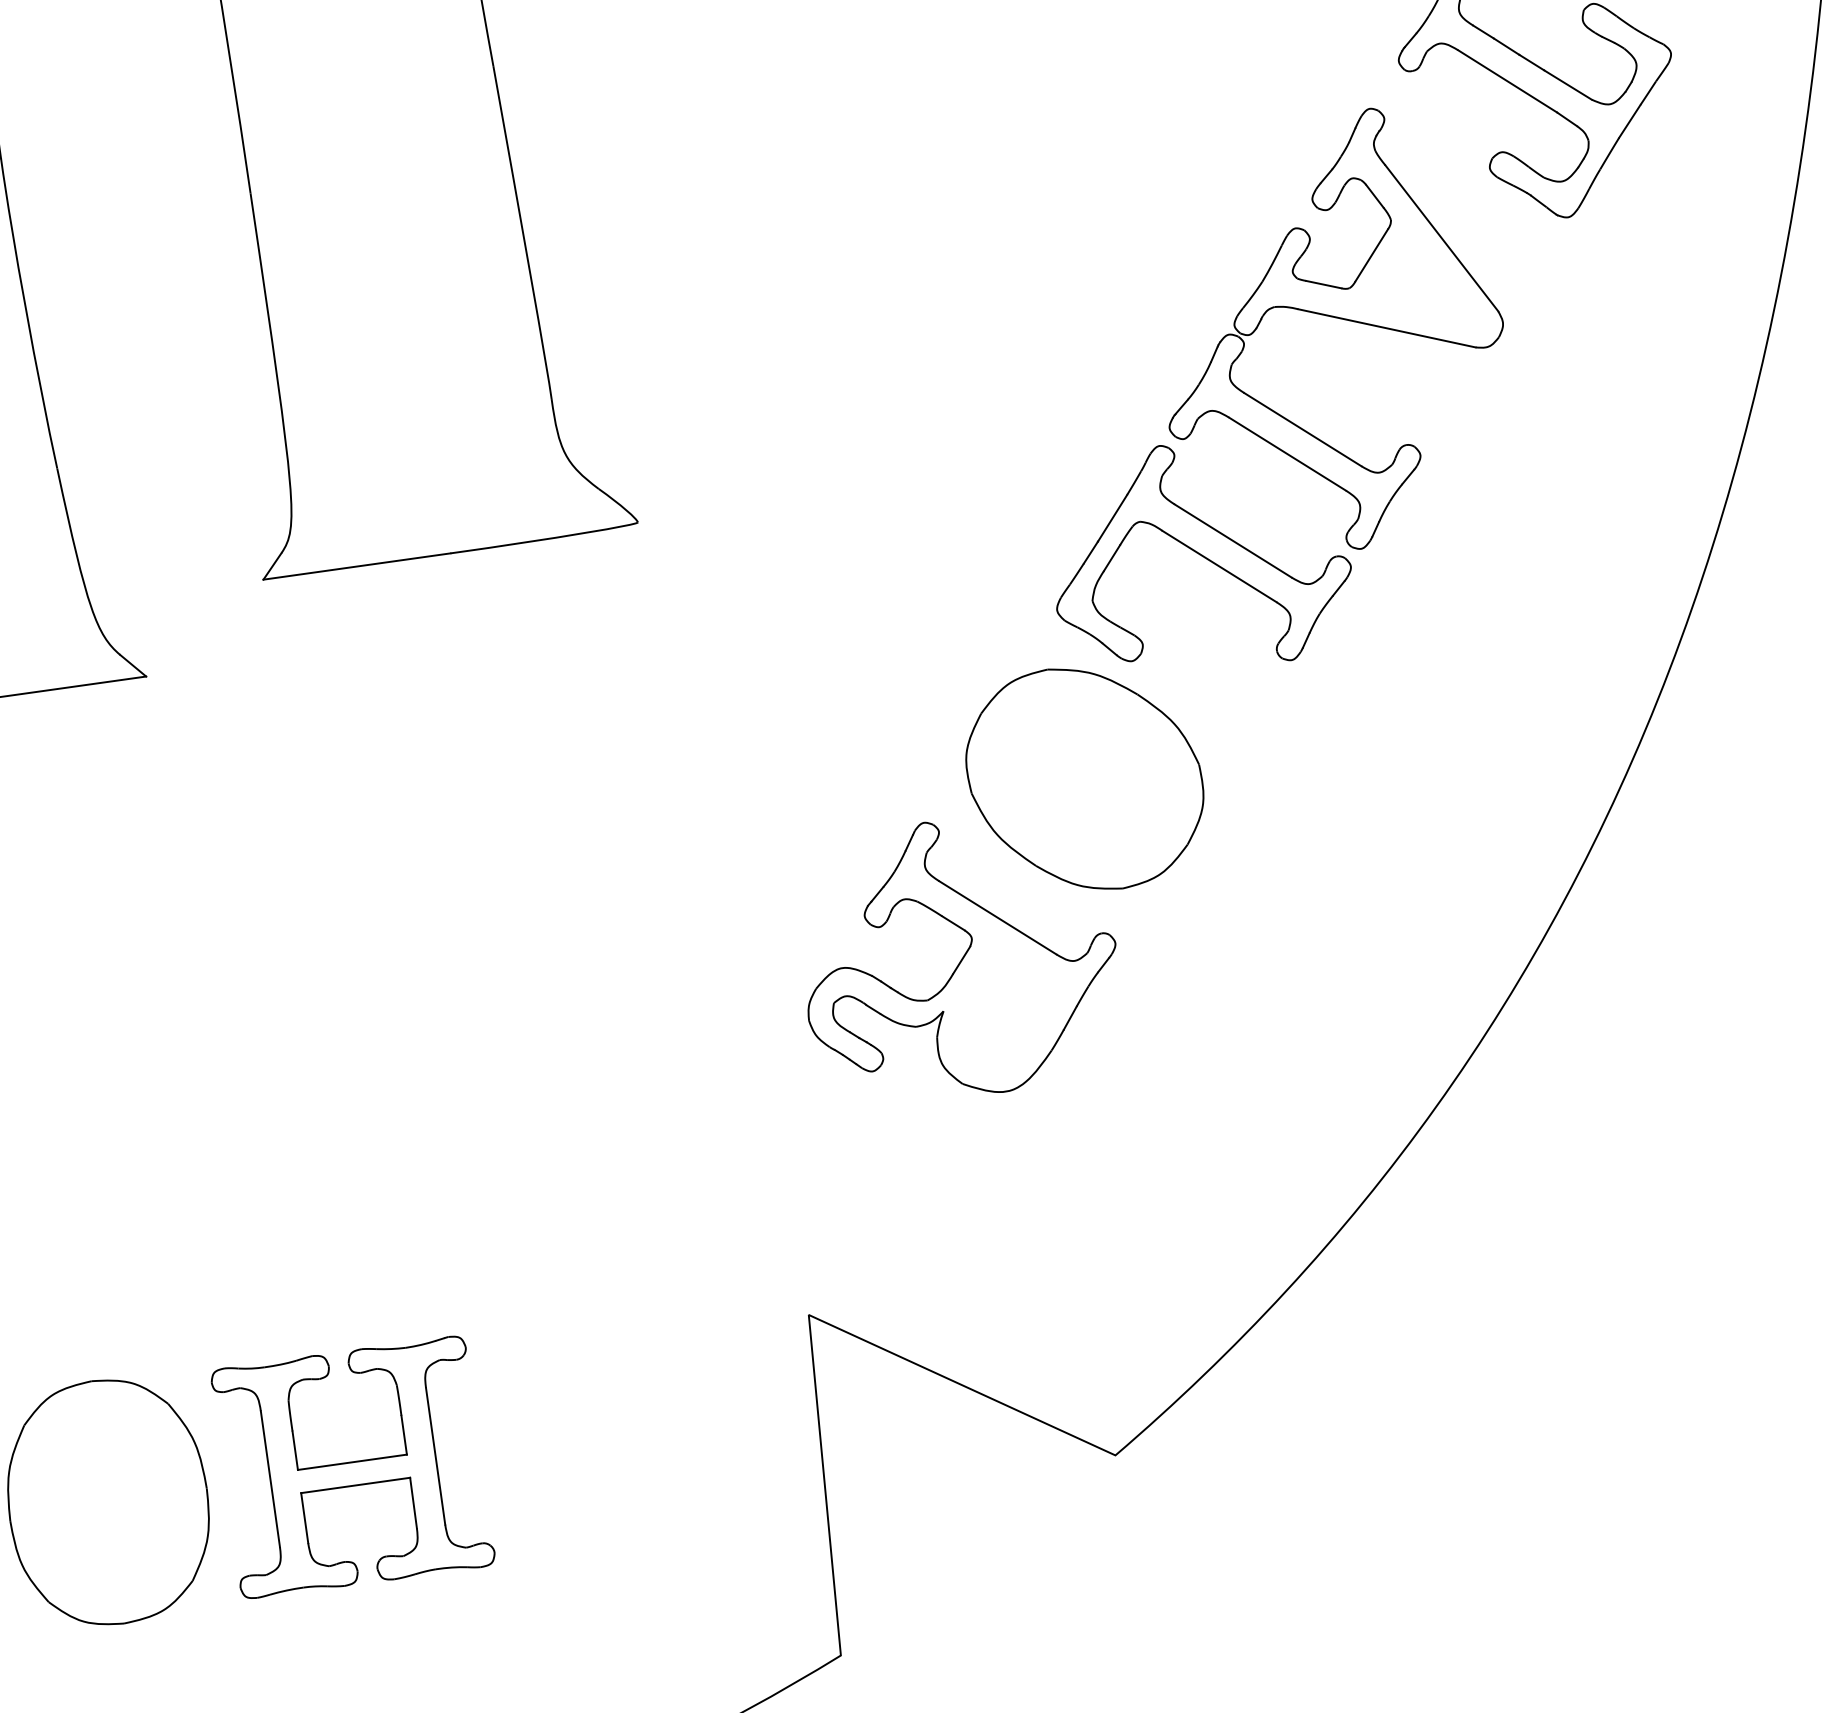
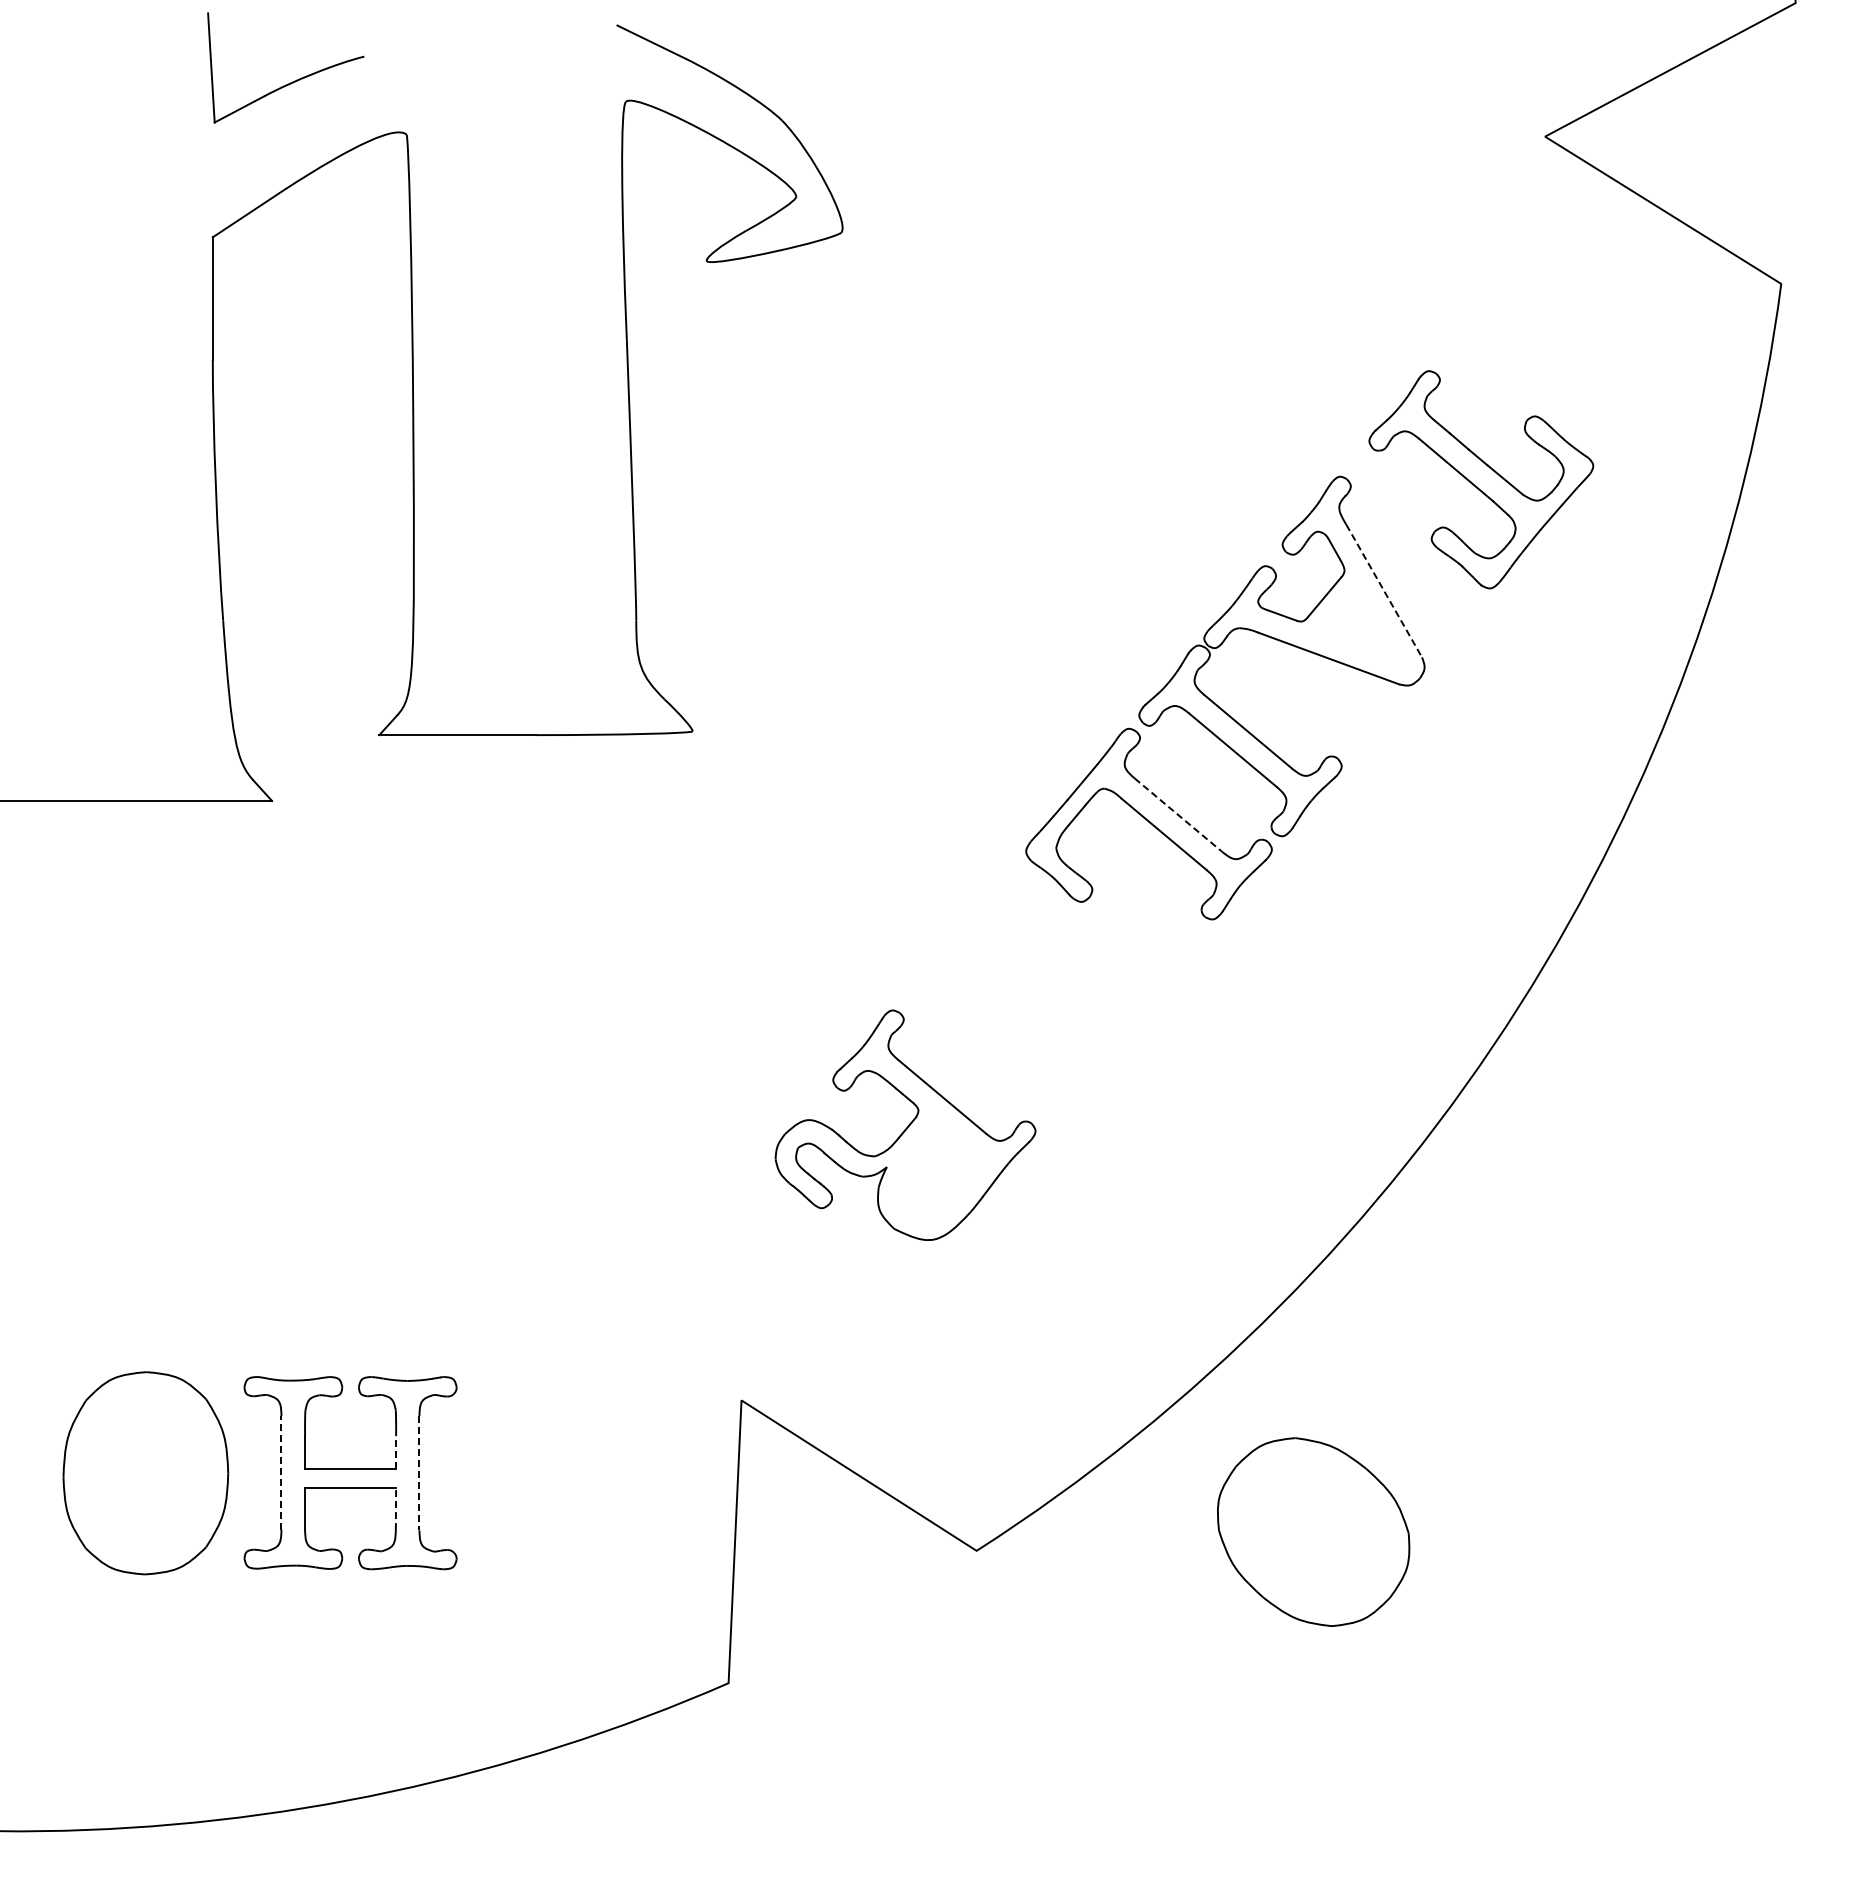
line: (1442, 238) -> (1384, 591), solid -> dashed
line: (1233, 541) -> (1178, 815), solid -> dashed
part: (1084, 778) -> (1313, 1531), moved
line: (404, 1434) -> (396, 1451), solid -> dashed
line: (435, 1456) -> (419, 1473), solid -> dashed
line: (270, 1479) -> (281, 1473), solid -> dashed
line: (412, 1502) -> (395, 1508), solid -> dashed

